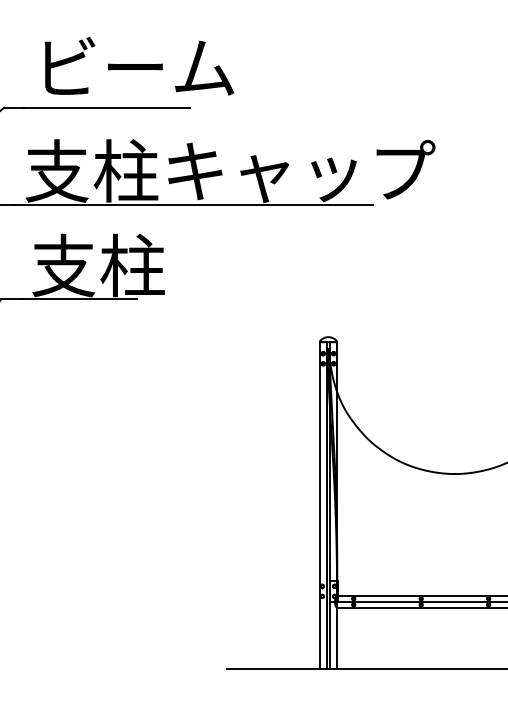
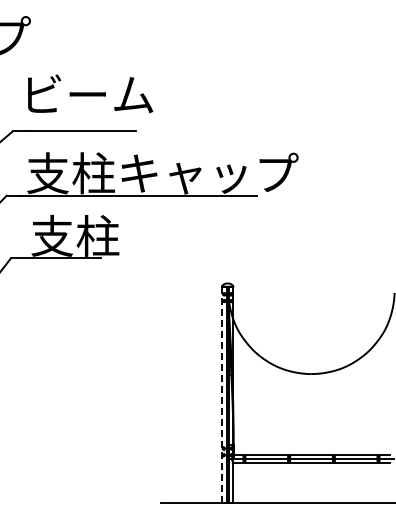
text: (139, 65) -> (90, 93), moved
line: (320, 504) -> (222, 394), solid -> dashed

